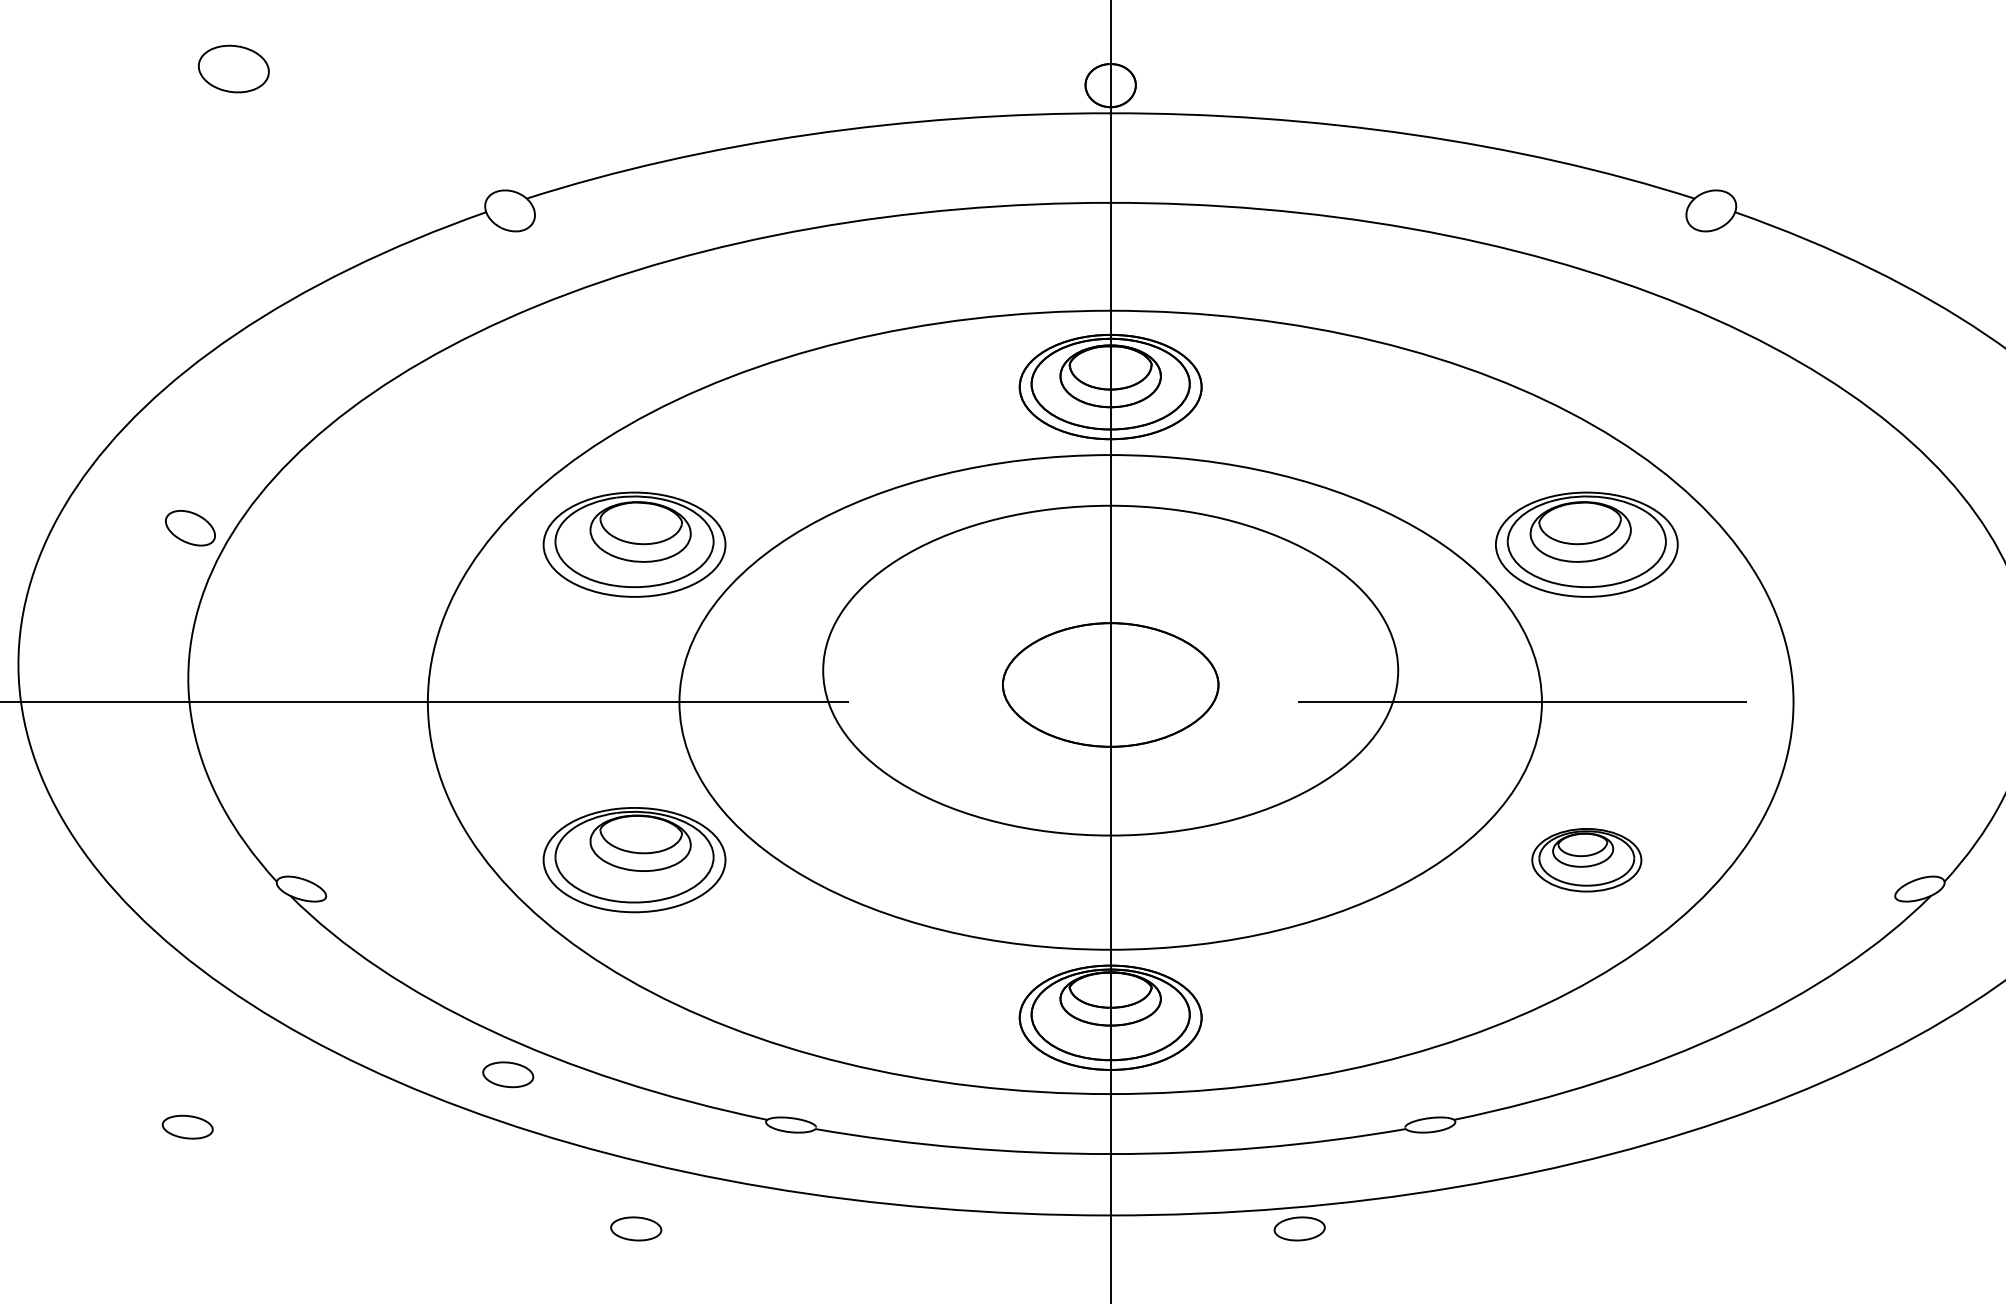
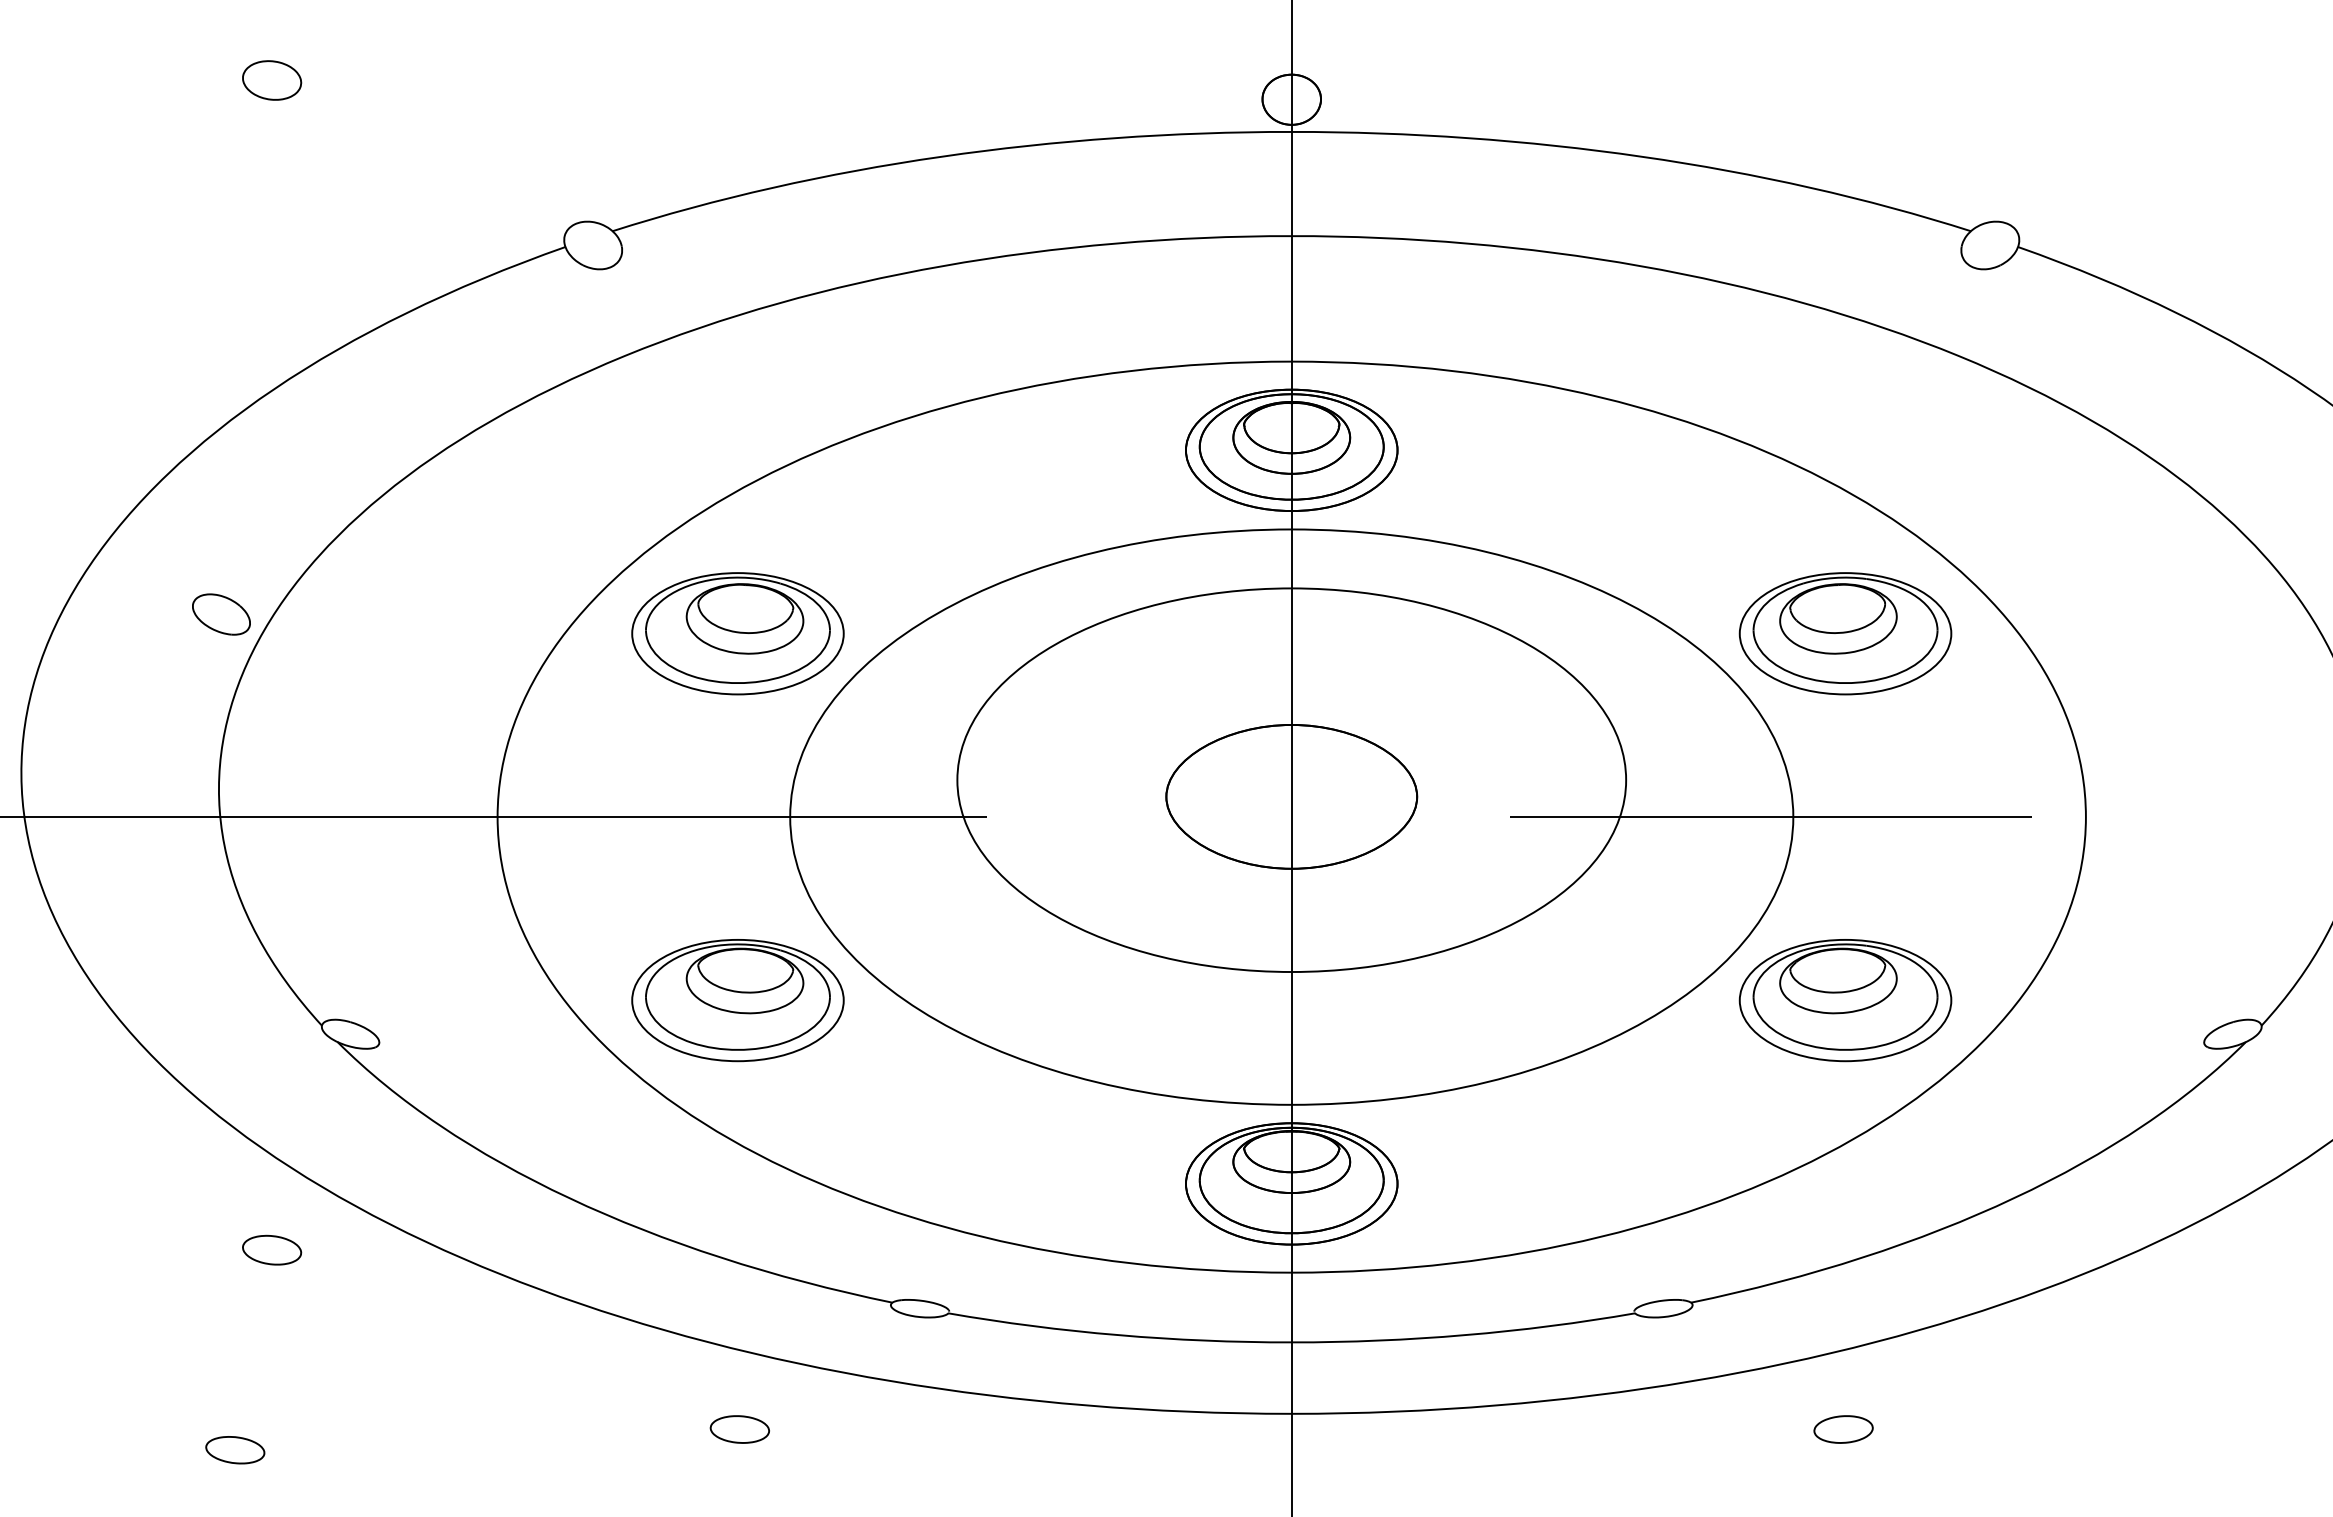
part: (234, 69) -> (272, 80), size x0.71
part: (1586, 860) -> (1845, 1000), size x1.67
part: (508, 1074) -> (272, 1249), moved
part: (187, 1127) -> (235, 1450), moved
part: (1299, 1228) -> (1843, 1429), moved

